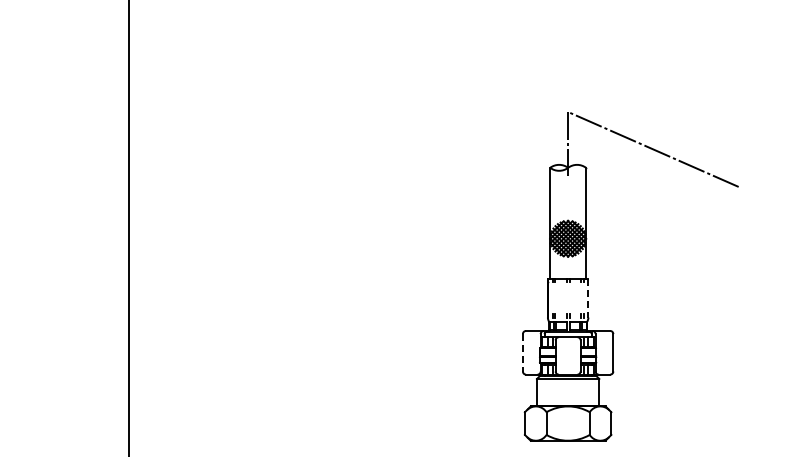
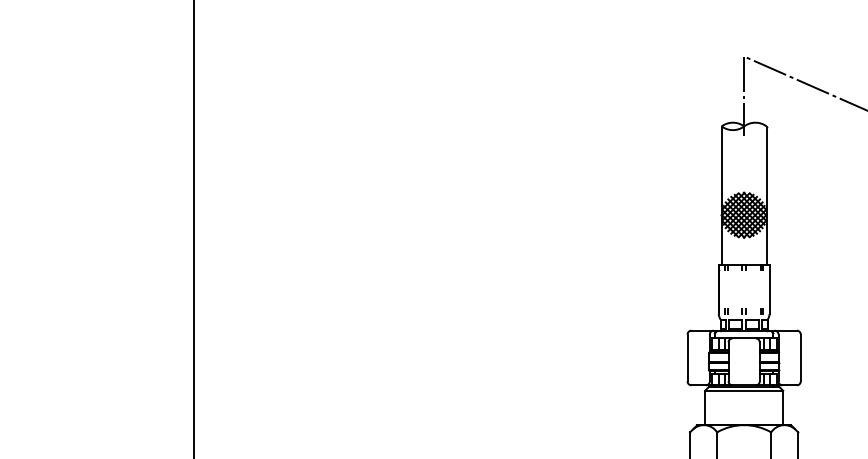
line: (588, 298) -> (769, 290), dashed -> solid
line: (522, 352) -> (687, 357), dashed -> solid

